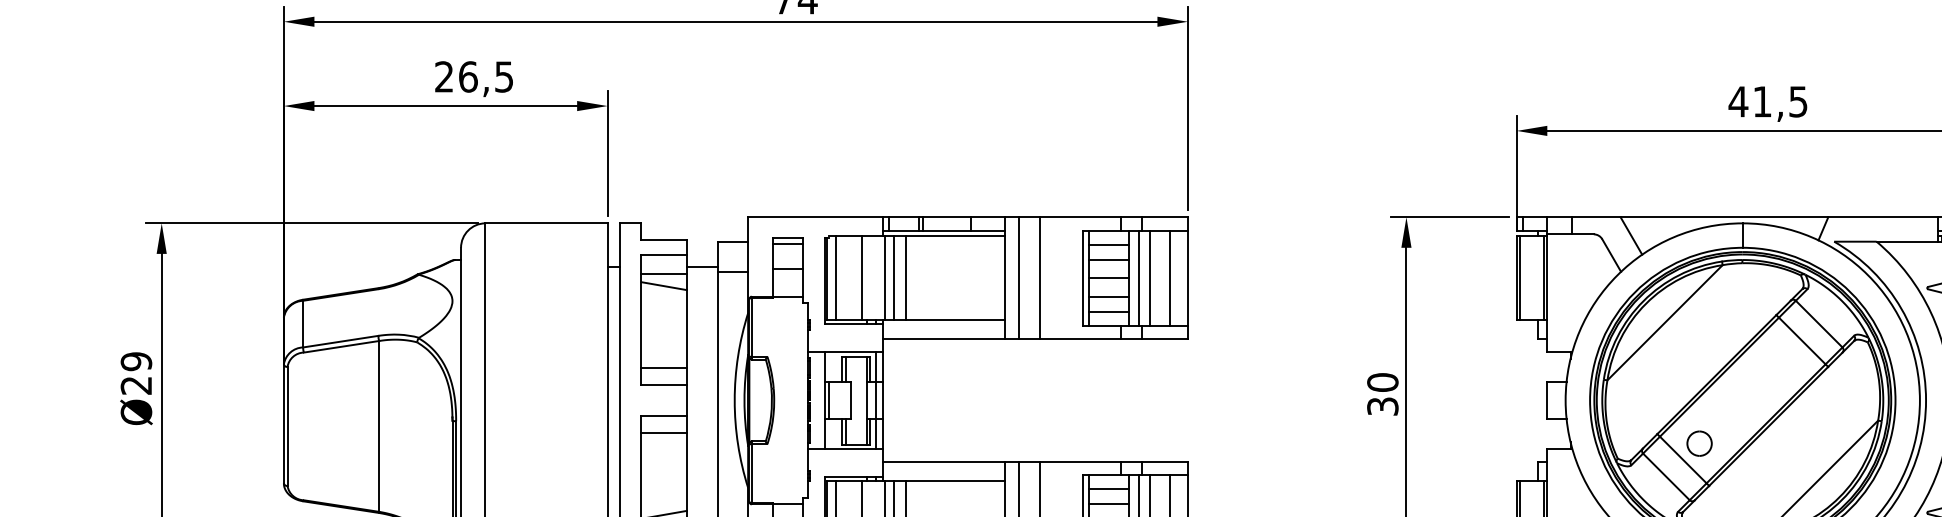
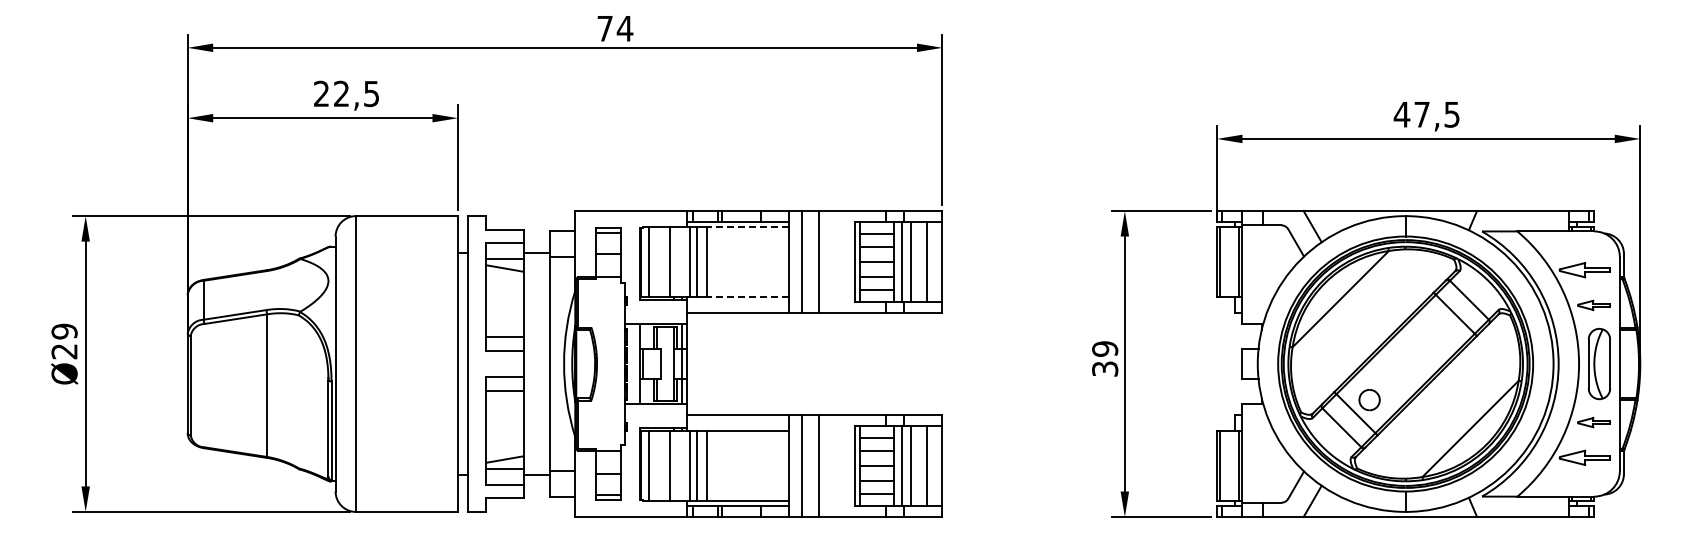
text: (468, 76) -> (341, 93), 26,5 -> 22,5
text: (1761, 101) -> (1421, 114), 41,5 -> 47,5
line: (954, 235) -> (747, 226), solid -> dashed
line: (954, 320) -> (747, 297), solid -> dashed
text: (1383, 381) -> (1105, 348), 30 -> 39

